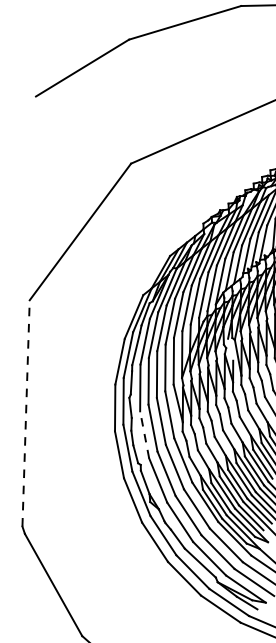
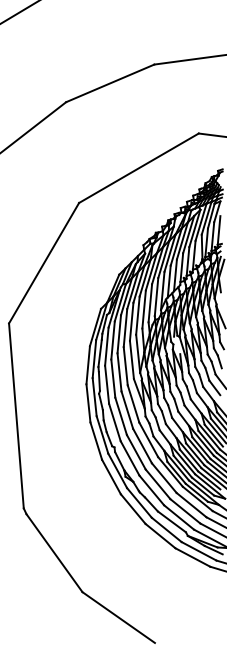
line: (26, 412) -> (16, 415), dashed -> solid
line: (144, 434) -> (114, 422), dashed -> solid

